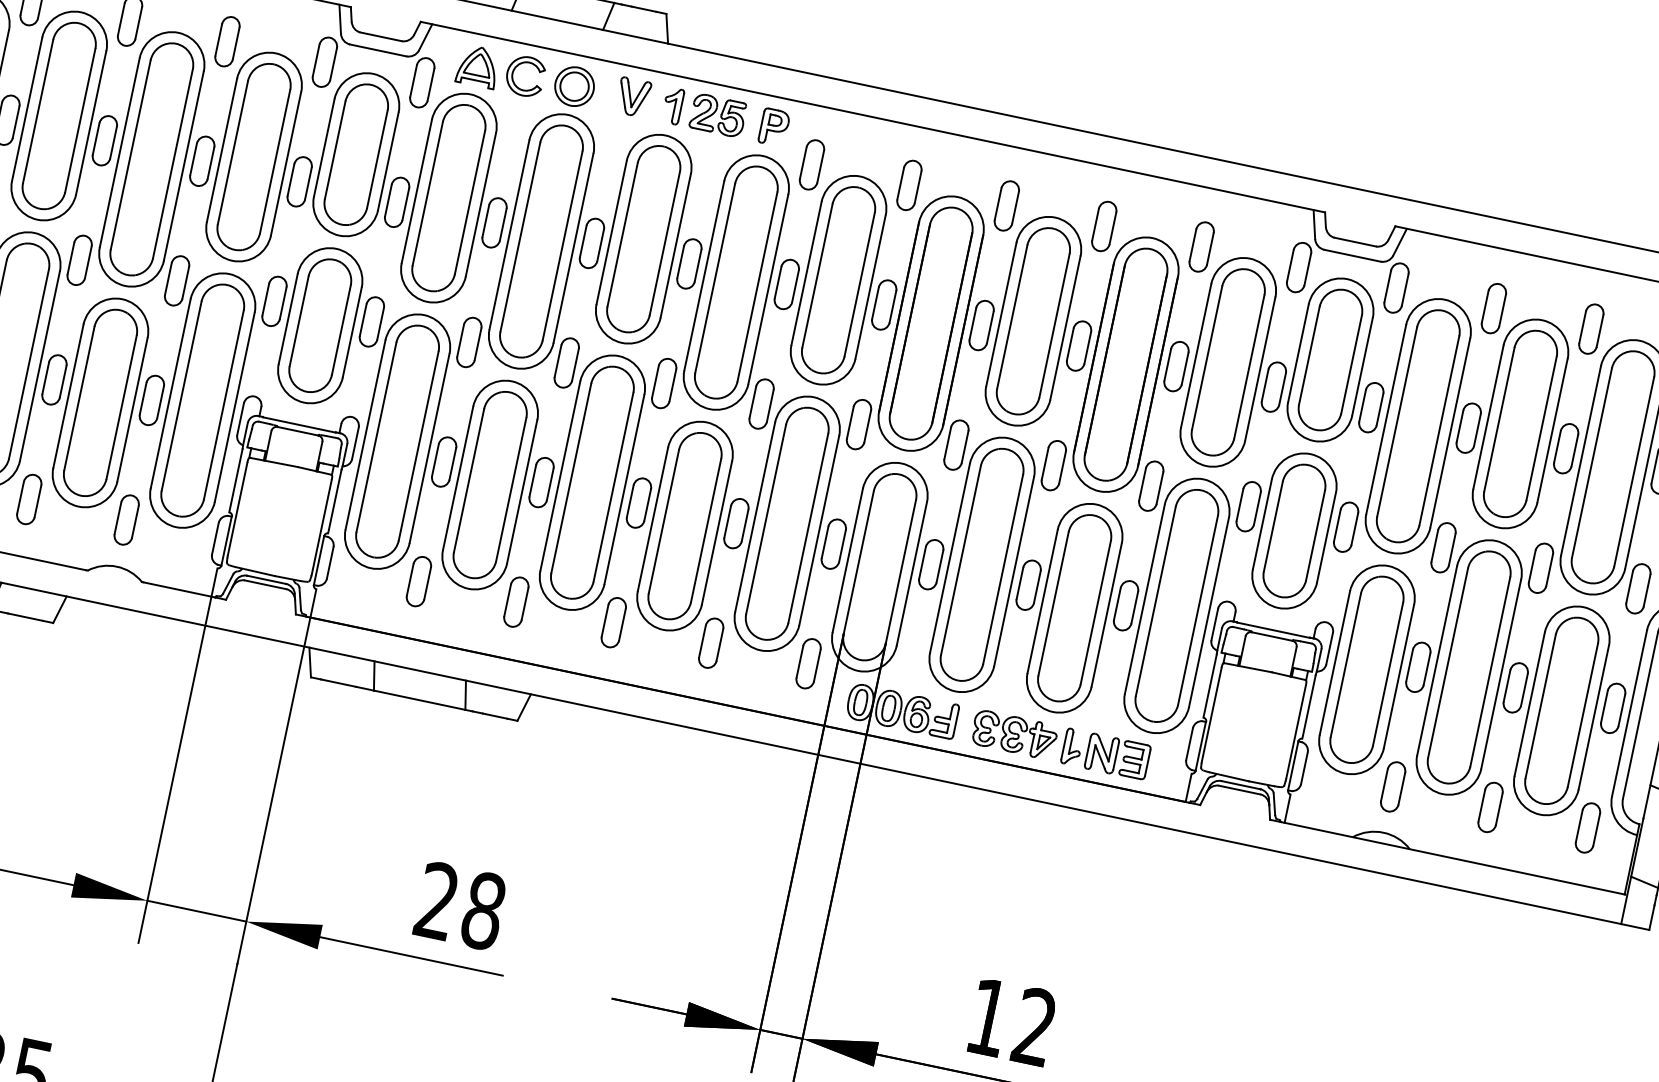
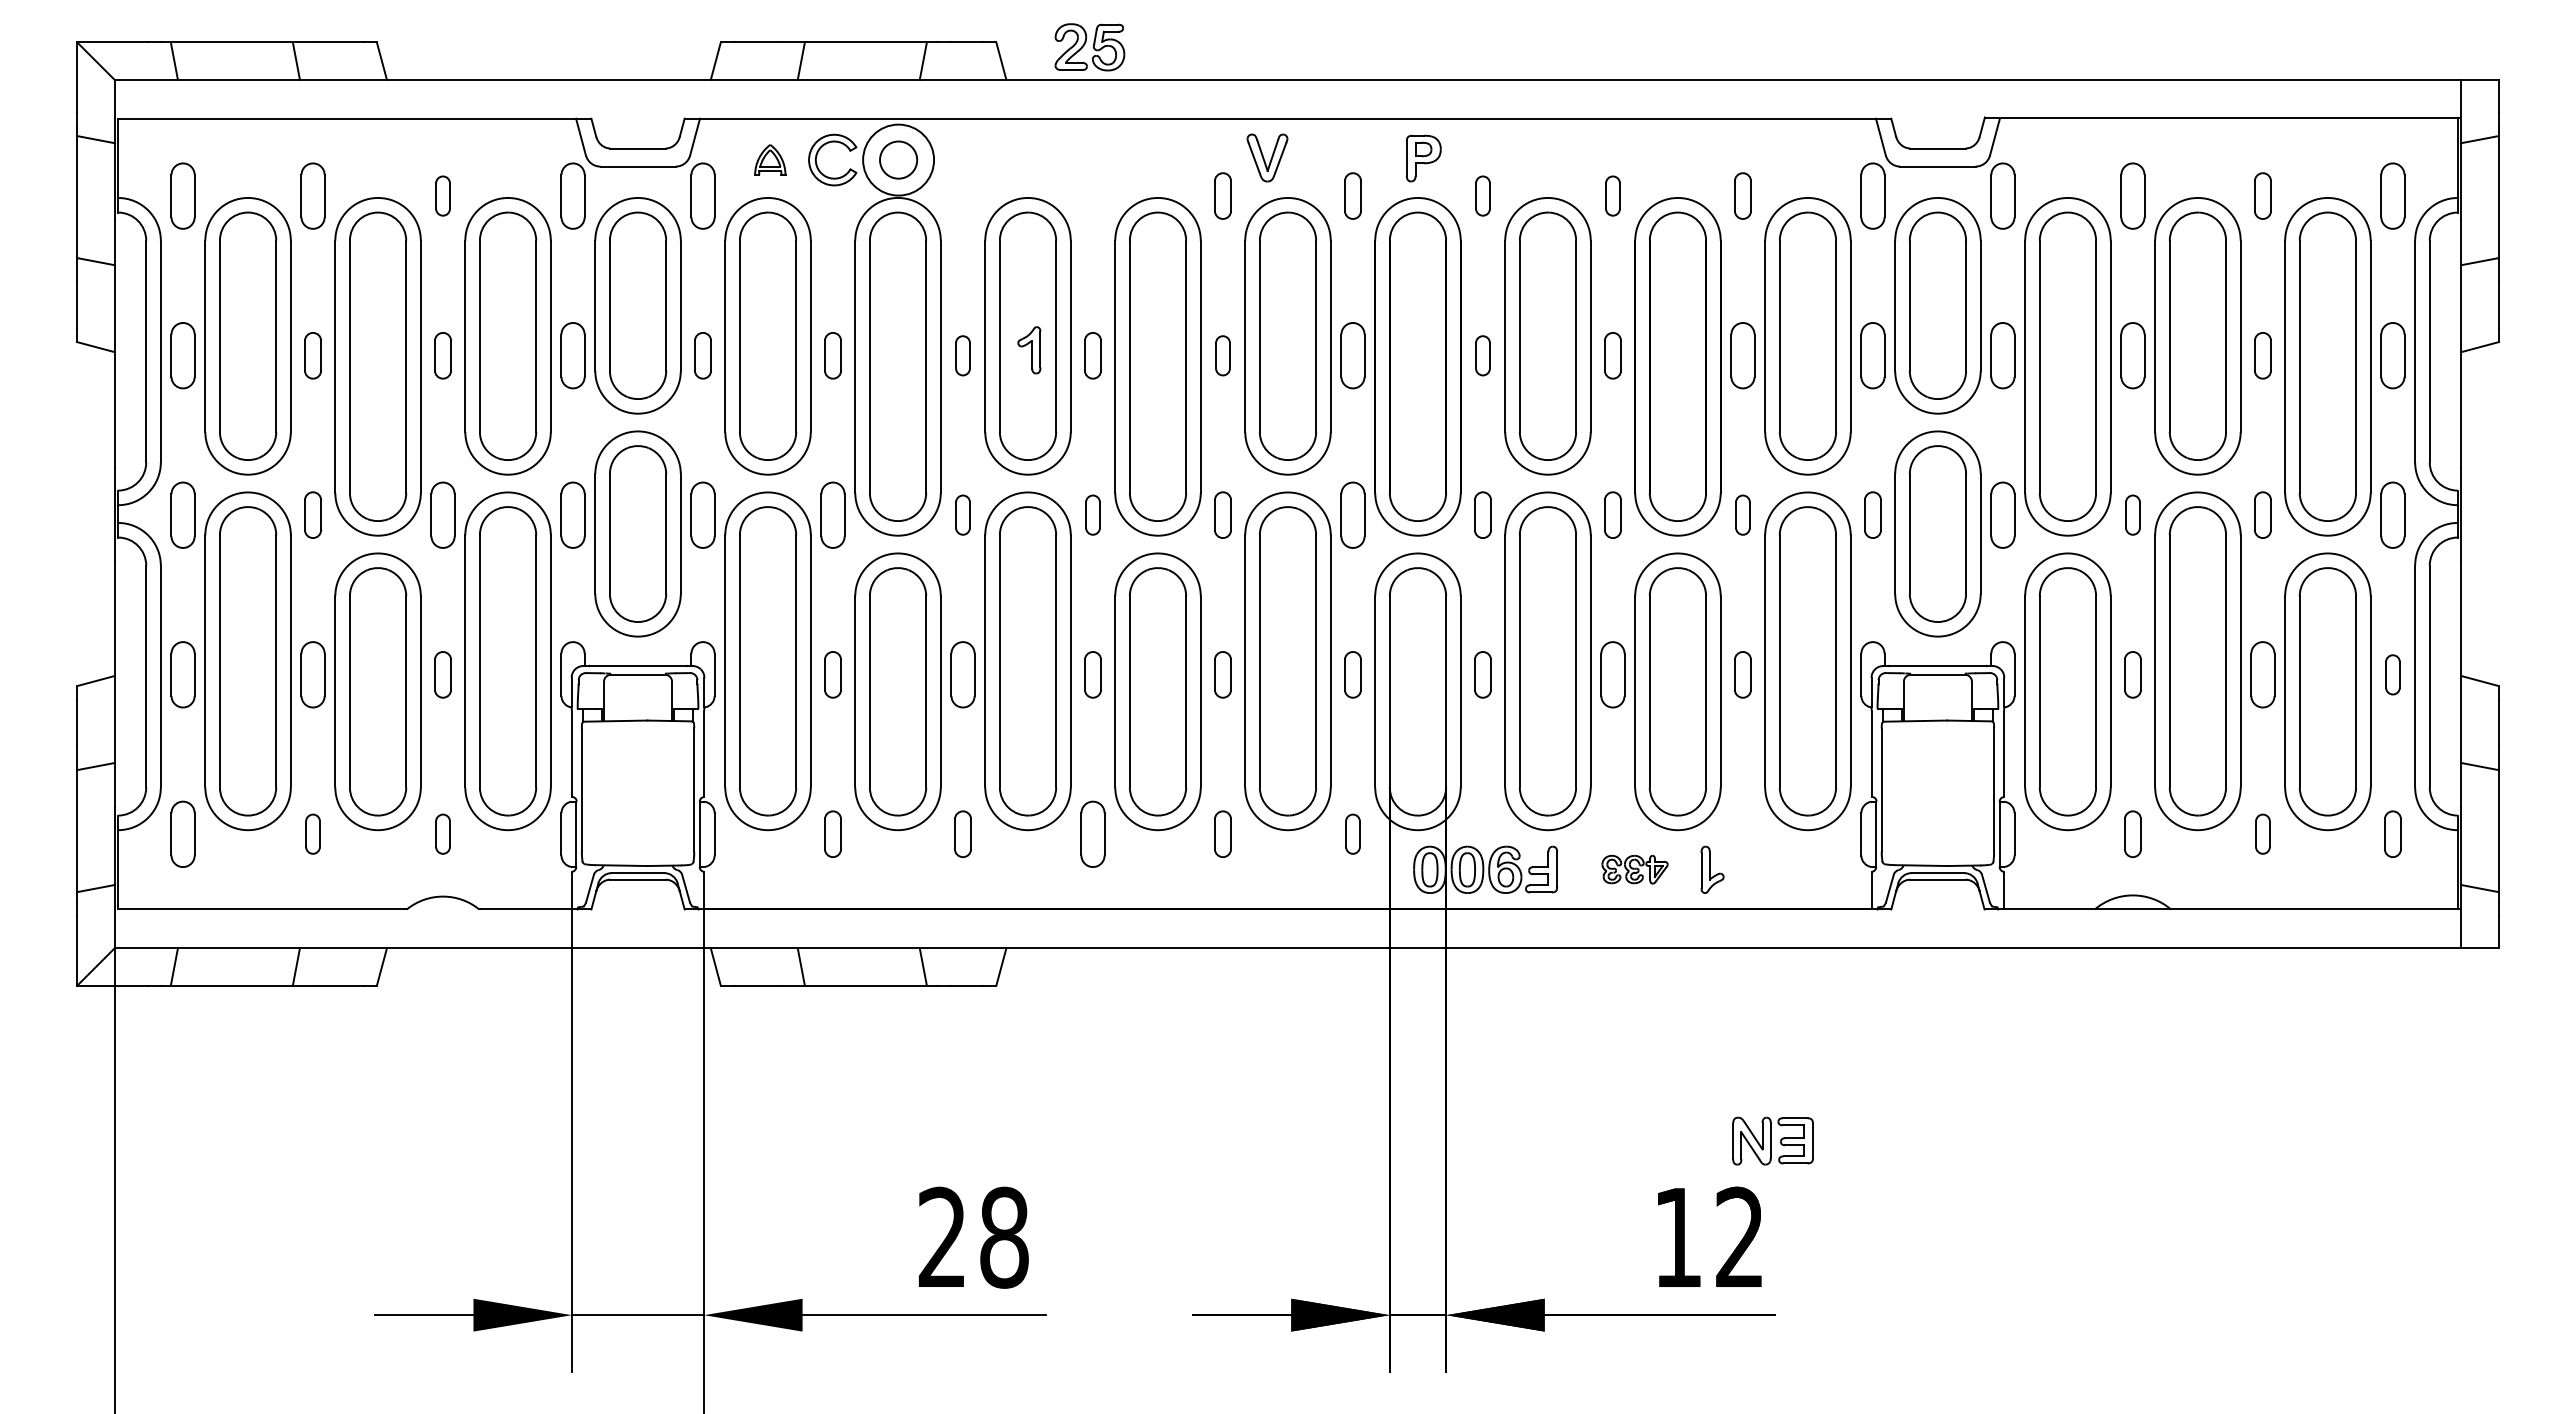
part: (227, 41) -> (442, 195), size x0.6
part: (478, 65) -> (770, 159), size x0.6
circle: (574, 86) -> (898, 159), size x1.4
part: (633, 97) -> (1267, 157), moved
part: (672, 106) -> (1029, 350), moved
part: (717, 115) -> (1089, 47), moved
part: (774, 127) -> (1423, 158), moved
part: (104, 140) -> (312, 355), size x0.7
part: (201, 161) -> (442, 355), size x0.7
part: (811, 164) -> (1222, 195), size x0.7
part: (909, 184) -> (1352, 195), size x0.7
part: (396, 202) -> (702, 355), size x0.7
part: (1006, 205) -> (1482, 195), size x0.6
part: (494, 222) -> (832, 355), size x0.7
part: (1104, 225) -> (1612, 195), size x0.6
part: (591, 243) -> (962, 355), size x0.6
part: (1201, 246) -> (1742, 195), size x0.7
part: (79, 259) -> (312, 514), size x0.7
part: (689, 263) -> (1092, 355), size x0.7
part: (786, 284) -> (1222, 355), size x0.6
part: (981, 325) -> (1482, 355), size x0.6
part: (1591, 328) -> (2262, 195), size x0.7
part: (1078, 345) -> (1612, 355), size x0.7
part: (566, 362) -> (962, 514), size x0.6
part: (663, 382) -> (1092, 514), size x0.6
part: (151, 400) -> (442, 674), size x0.7
part: (761, 403) -> (1222, 514), size x0.7
part: (956, 444) -> (1482, 514), size x0.7
part: (1565, 448) -> (2262, 355), size x0.7
part: (443, 461) -> (832, 674), size x0.7
part: (1053, 465) -> (1612, 514), size x0.7
part: (1151, 485) -> (1742, 514), size x0.6
part: (28, 498) -> (312, 833), size x0.6
part: (638, 502) -> (1092, 674), size x0.7
part: (1248, 506) -> (1872, 514), size x0.7
part: (126, 519) -> (442, 833), size x0.6
part: (736, 523) -> (1222, 674), size x0.7
part: (833, 543) -> (1352, 674), size x0.7
part: (1443, 547) -> (2132, 514), size x0.6
part: (930, 564) -> (1482, 674), size x0.7
part: (1540, 567) -> (2262, 514), size x0.7
part: (418, 580) -> (832, 833), size x0.7
part: (516, 601) -> (962, 833), size x0.7
part: (1125, 605) -> (1742, 674), size x0.7
part: (710, 642) -> (1222, 833), size x0.7
part: (808, 663) -> (1352, 833), size x0.6
part: (1418, 667) -> (2132, 674), size x0.7
part: (1612, 708) -> (2392, 674), size x0.6
part: (1014, 734) -> (1634, 869), size x0.6
part: (1117, 756) -> (1772, 1140), moved
part: (1392, 786) -> (2132, 833), size x0.7
part: (1490, 806) -> (2262, 833), size x0.6
part: (1587, 827) -> (2392, 833), size x0.7

